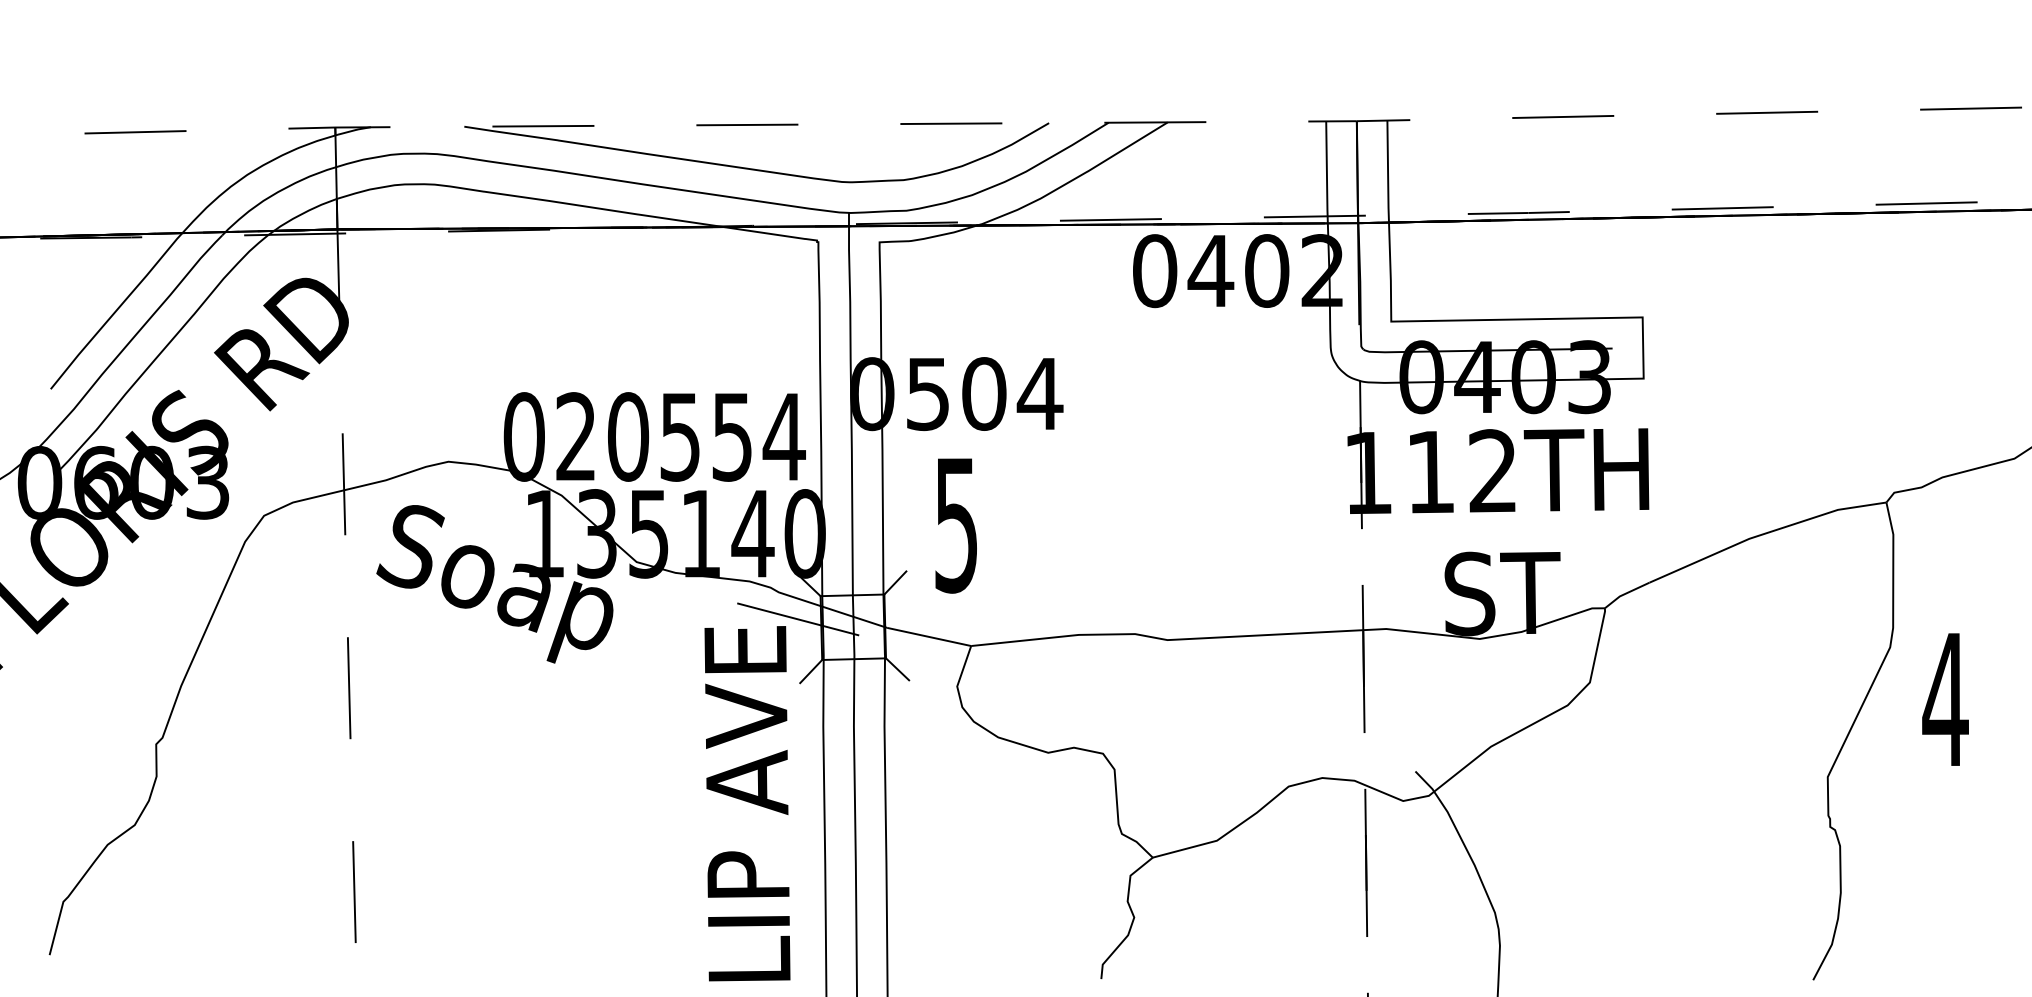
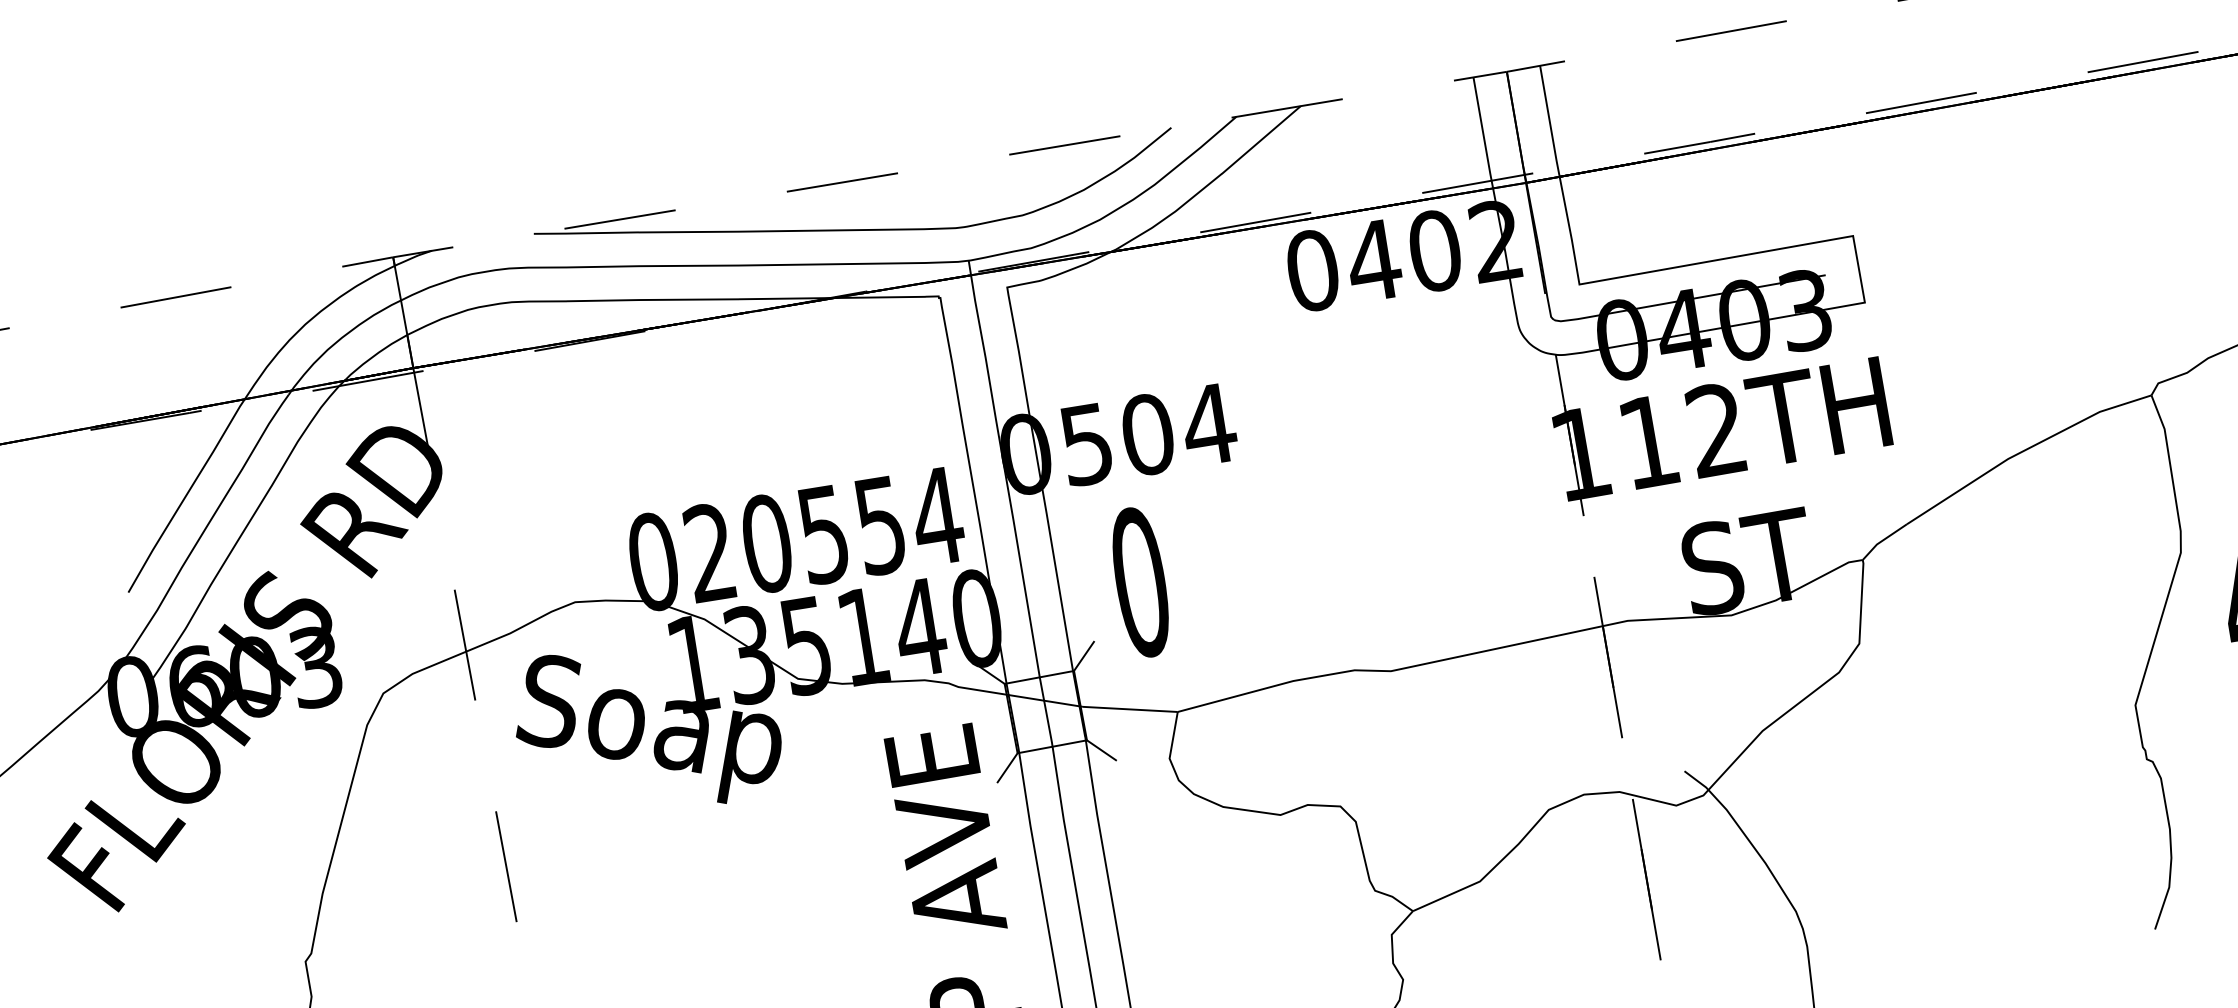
text: (956, 524) -> (1140, 581), 5 -> 0
line: (798, 619) -> (984, 713), removed

